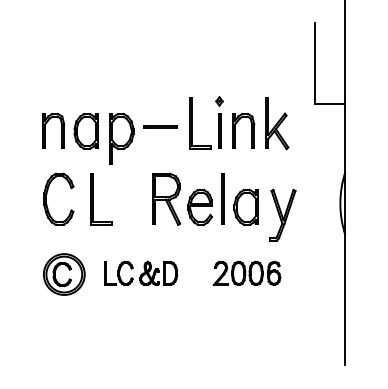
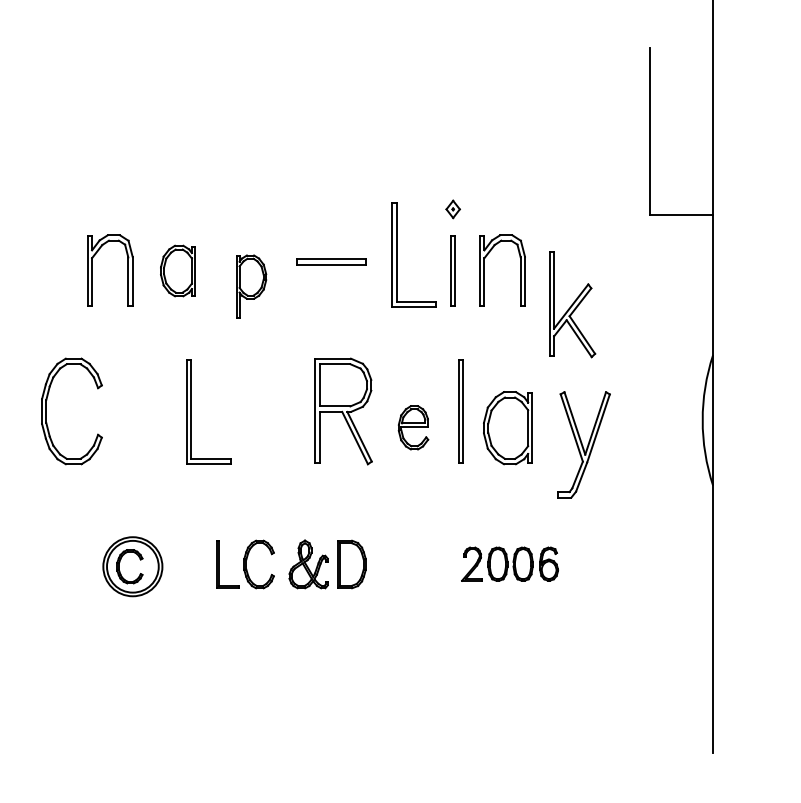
part: (277, 123) -> (572, 304), moved
part: (85, 130) -> (176, 269), size x0.7
part: (121, 138) -> (250, 285), size x0.6
part: (47, 194) -> (48, 401), moved
part: (200, 206) -> (413, 426), size x0.6
part: (246, 272) -> (508, 562), size x0.7
part: (64, 274) -> (133, 566), size x0.7

